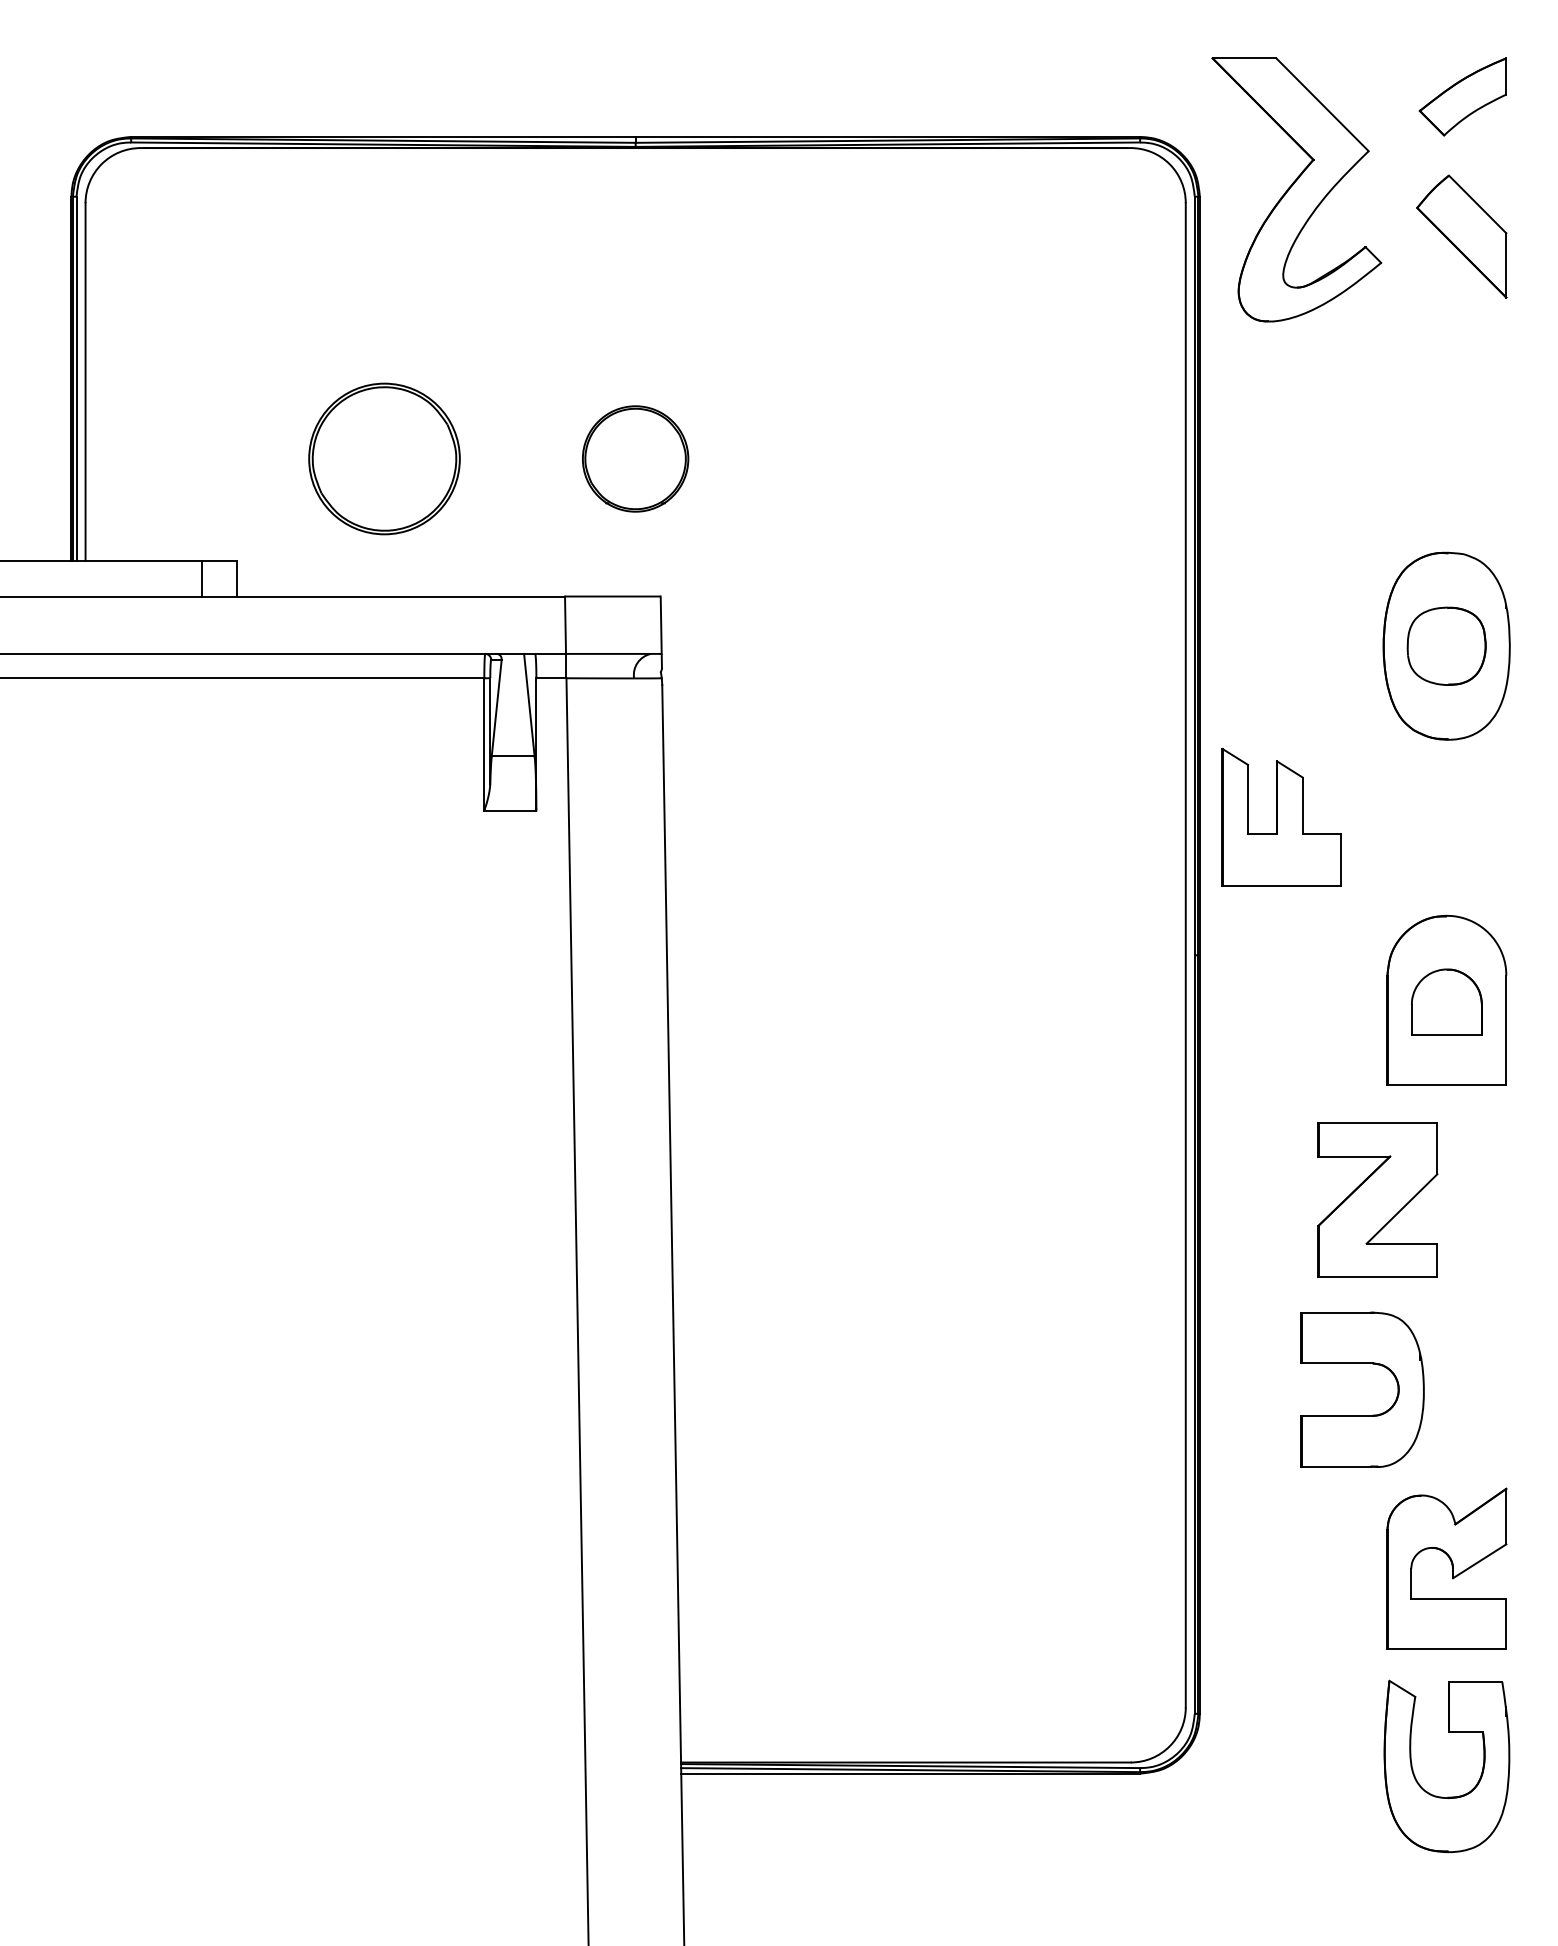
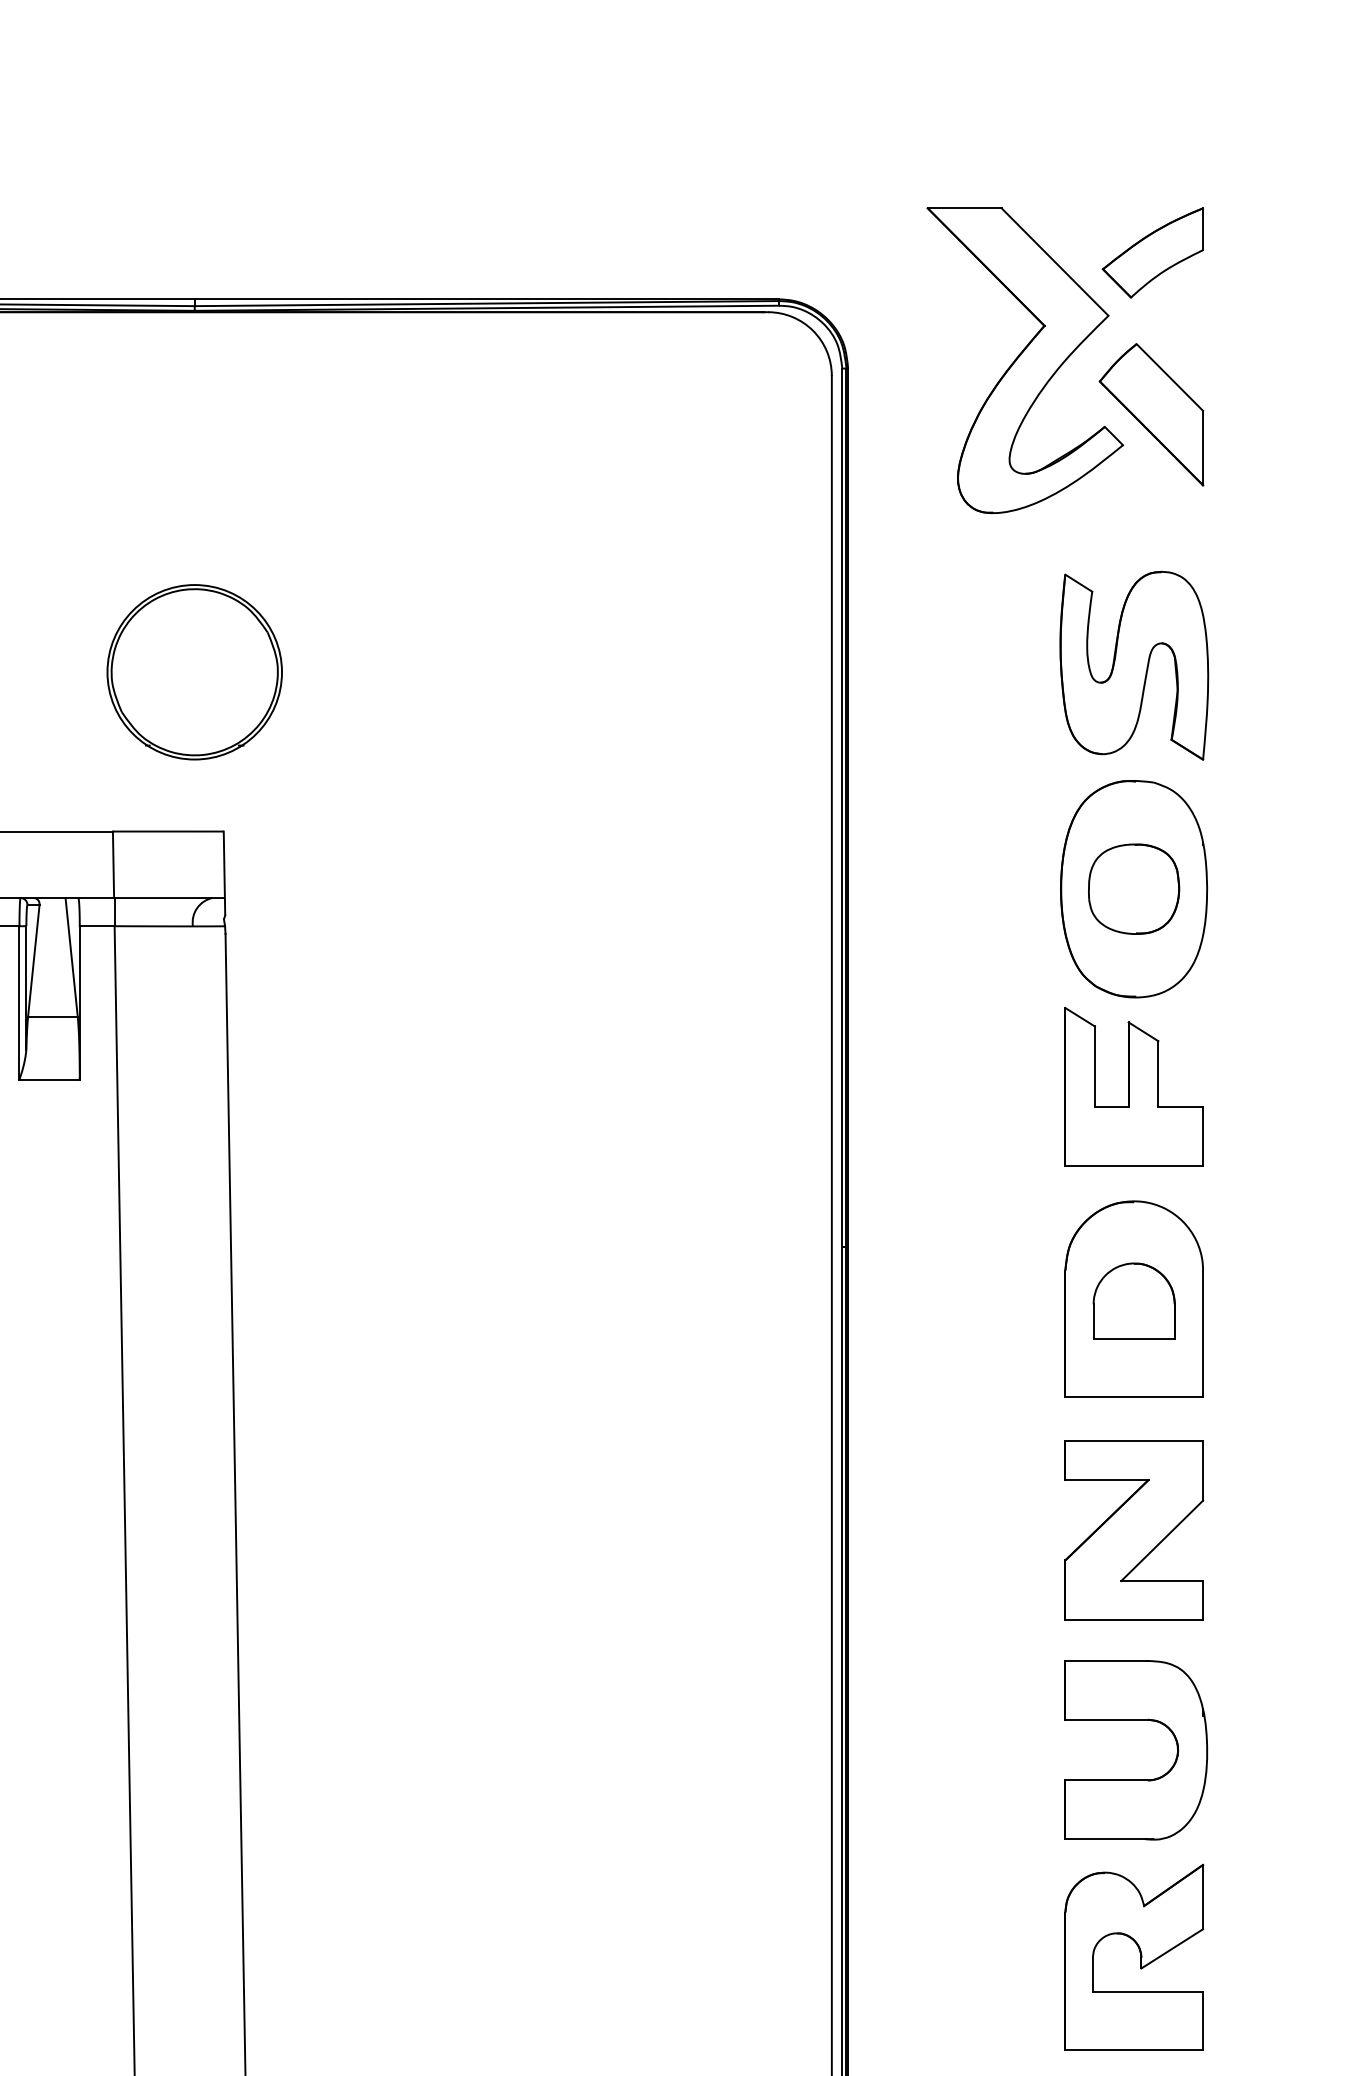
part: (1296, 189) -> (1024, 360), moved
part: (1446, 453) -> (1133, 665), added
part: (635, 458) -> (194, 671), size x1.43
part: (1281, 816) -> (1133, 1086), moved
part: (1377, 1199) -> (1133, 1529), moved
part: (1362, 1363) -> (1136, 1719), moved

